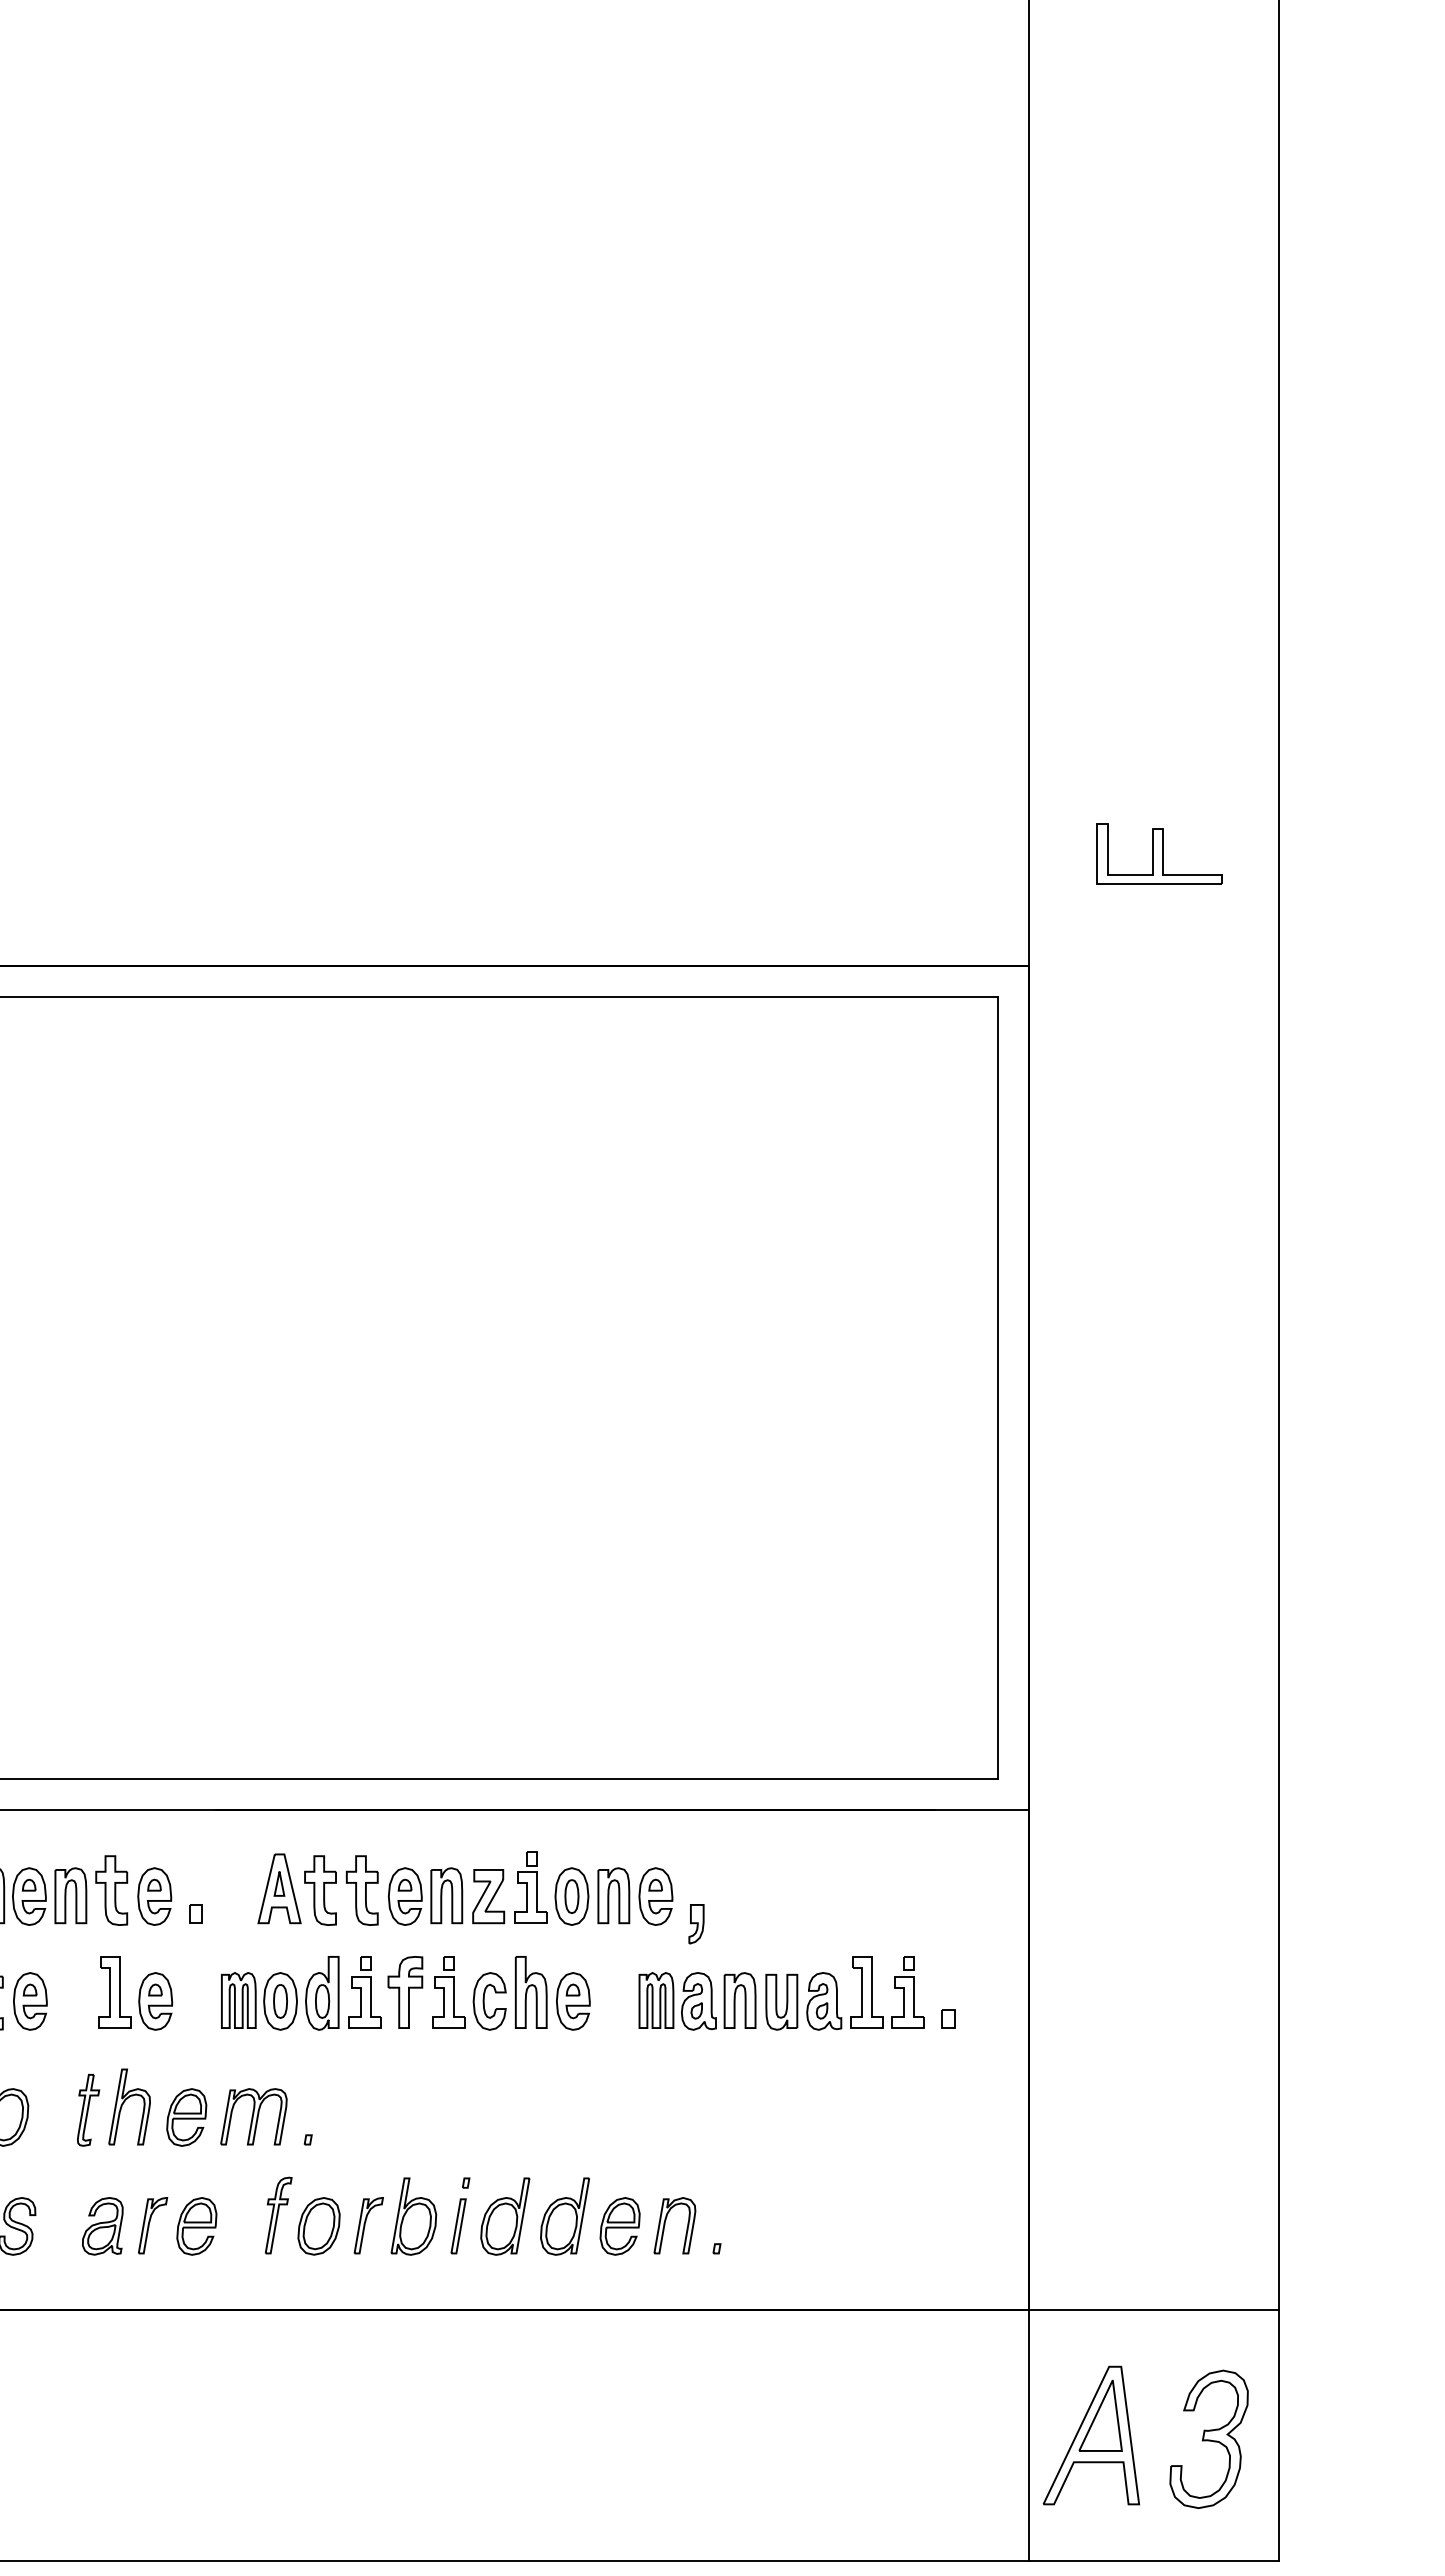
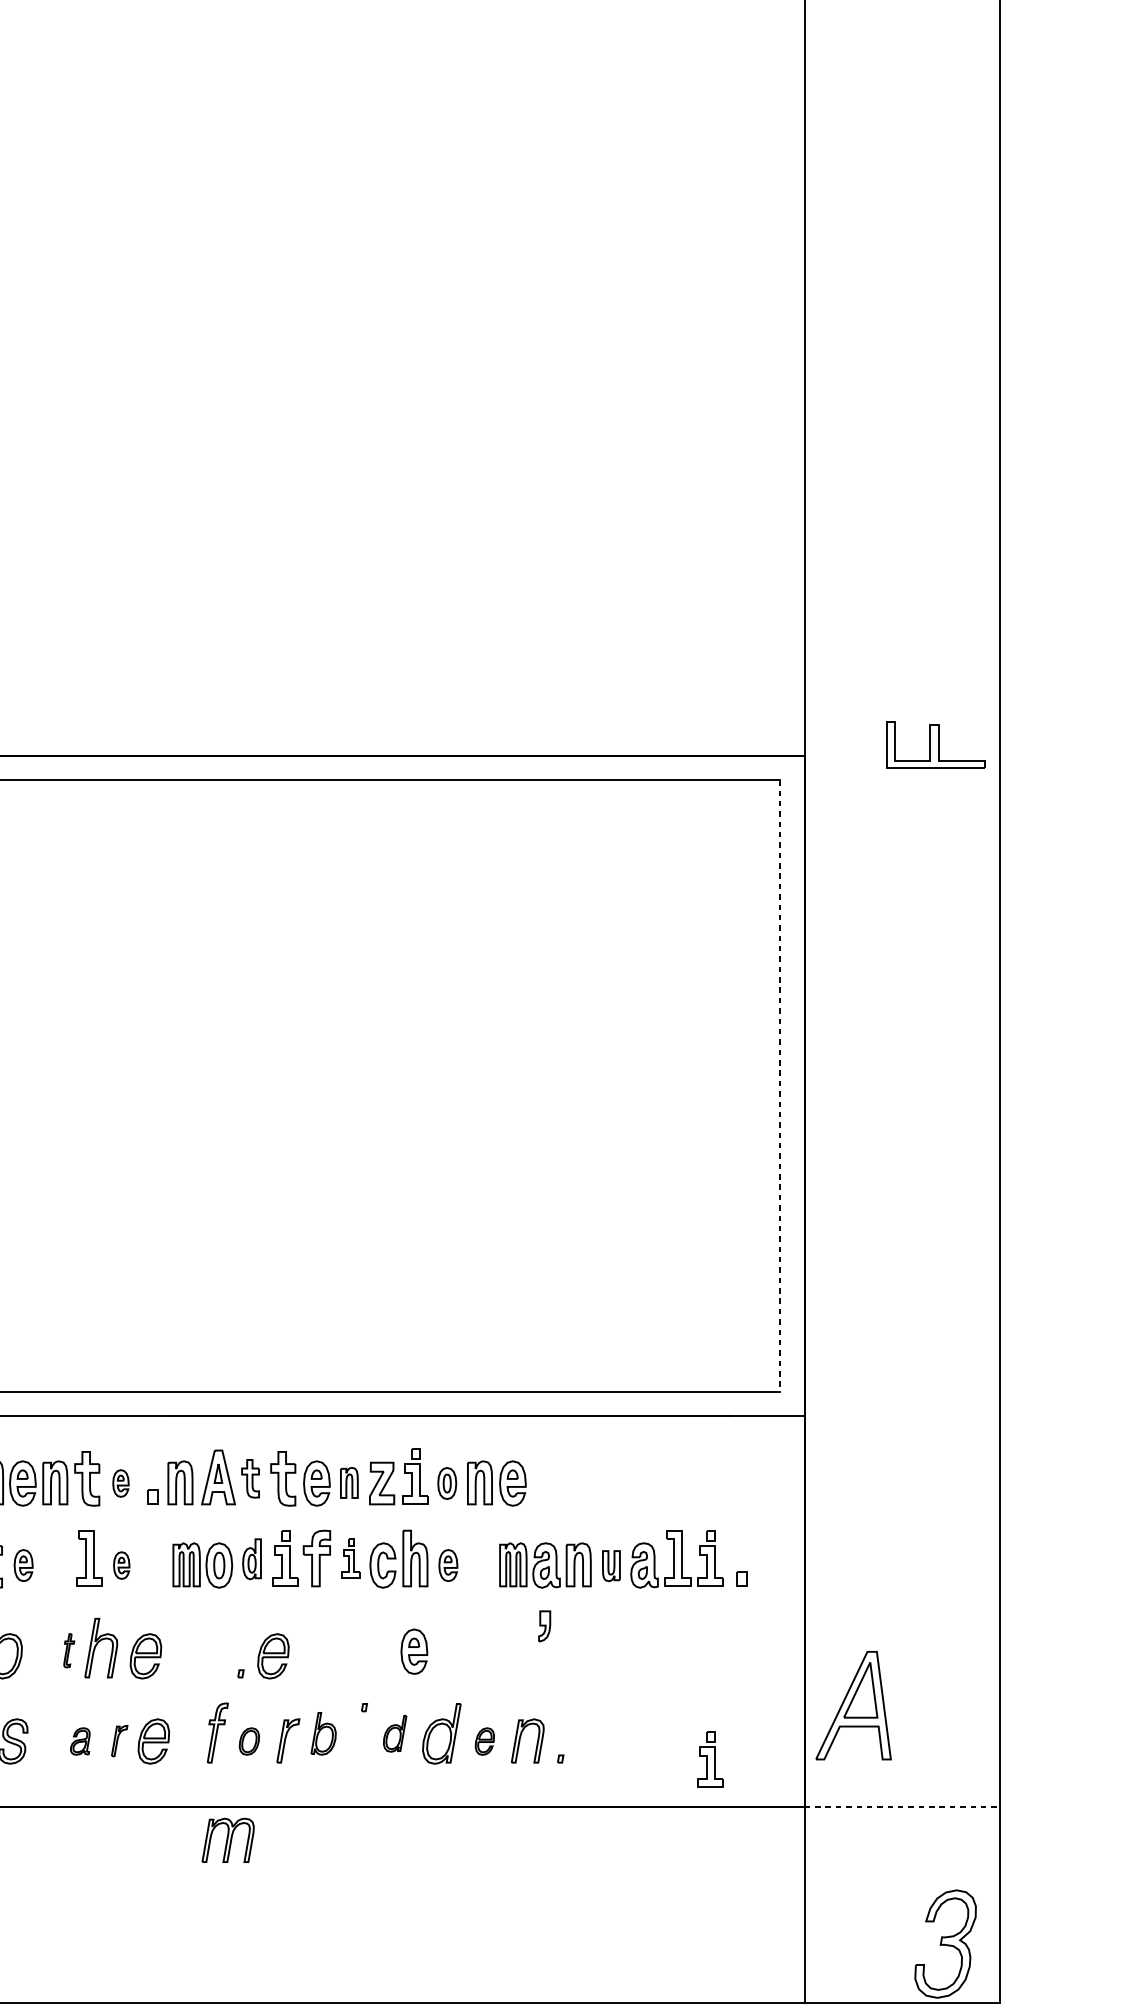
part: (1159, 853) -> (935, 744), moved
line: (997, 1388) -> (780, 1086), solid -> dashed
part: (320, 1890) -> (250, 1478), size x0.7
part: (230, 1895) -> (180, 1482), added
part: (446, 1895) -> (349, 1482), size x0.7
part: (154, 1896) -> (120, 1483), size x0.6
part: (571, 1896) -> (446, 1483), size x0.7
part: (696, 1924) -> (544, 1626), moved
part: (448, 1992) -> (350, 1558), size x0.7
part: (322, 1993) -> (252, 1559), size x0.7
part: (30, 2001) -> (23, 1565), size x0.7
part: (155, 2001) -> (121, 1565), size x0.6
part: (573, 2001) -> (448, 1565), size x0.7
part: (781, 2001) -> (611, 1565), size x0.7
part: (88, 2110) -> (69, 1650), size x0.6
part: (529, 2111) -> (414, 1651), added
part: (253, 2116) -> (227, 1840), moved
part: (349, 2117) -> (273, 1656), added
part: (413, 2216) -> (323, 1733), size x0.7
part: (505, 2216) -> (395, 1733), size x0.6
part: (153, 2225) -> (119, 1740), size x0.7
part: (102, 2226) -> (80, 1741), size x0.6
part: (318, 2226) -> (248, 1741), size x0.6
part: (458, 2226) -> (358, 1741), removed
part: (619, 2226) -> (484, 1741), size x0.6
part: (907, 2249) -> (709, 1759), added
line: (1154, 2310) -> (902, 1807), solid -> dashed
part: (1091, 2435) -> (853, 1705), moved
part: (1208, 2438) -> (945, 1943), moved

